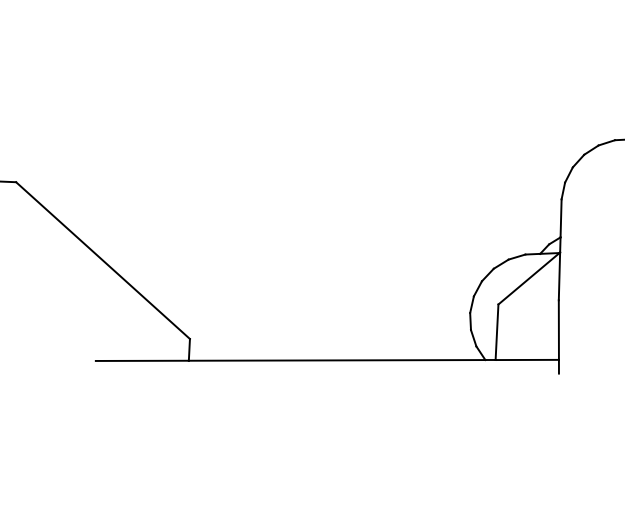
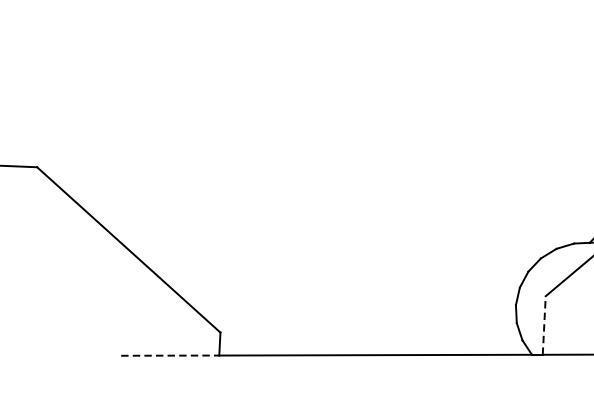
line: (497, 332) -> (544, 325), solid -> dashed
line: (142, 360) -> (170, 355), solid -> dashed

